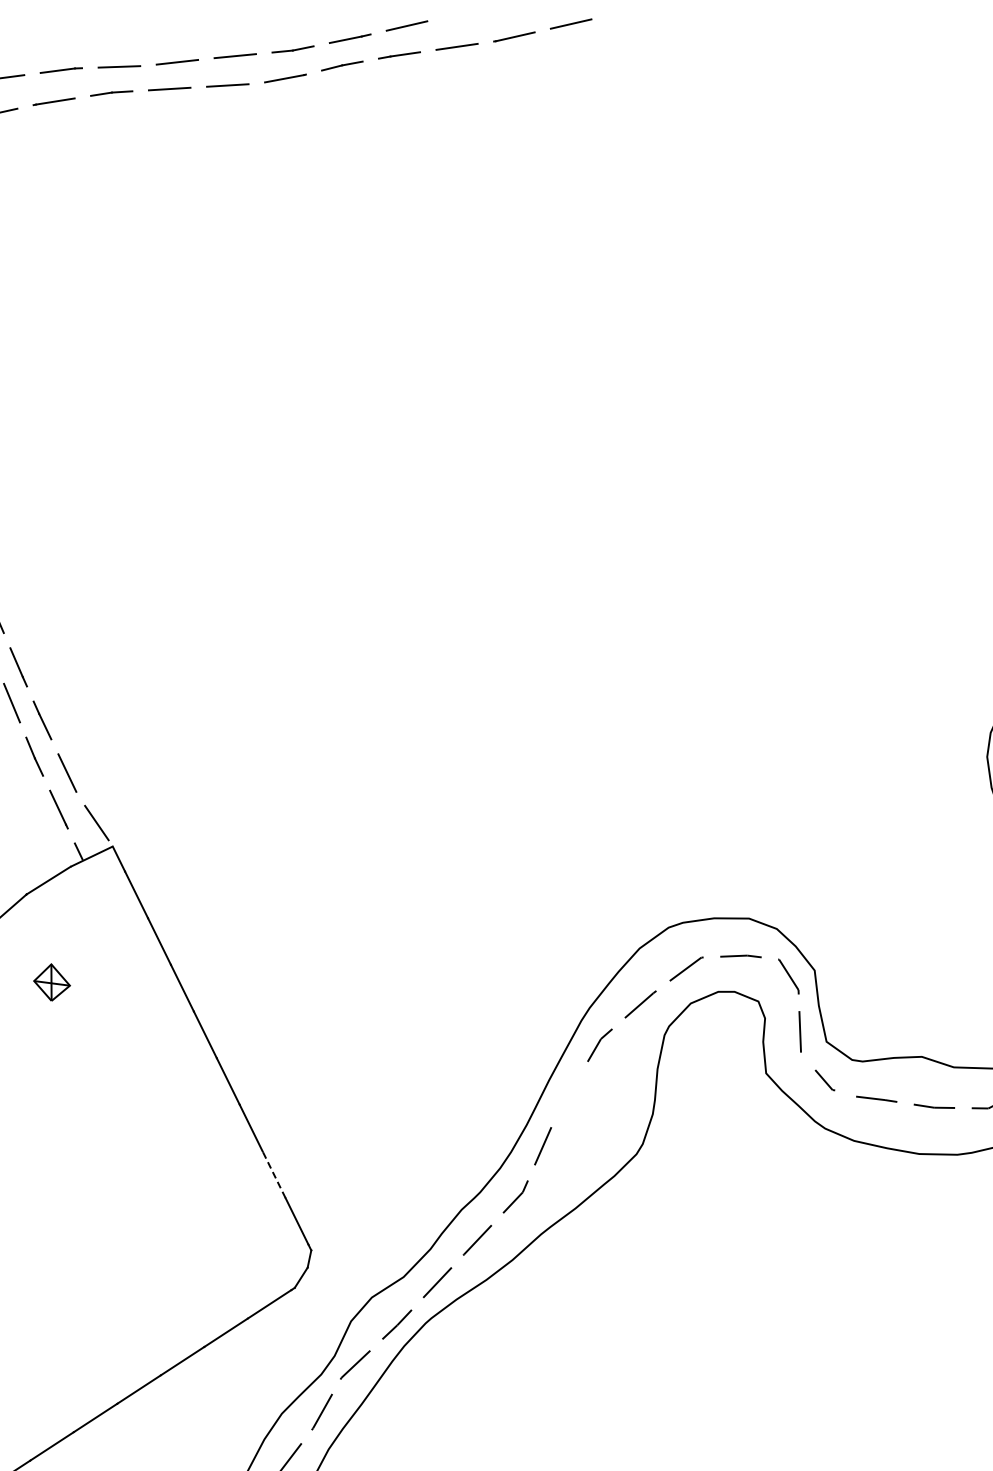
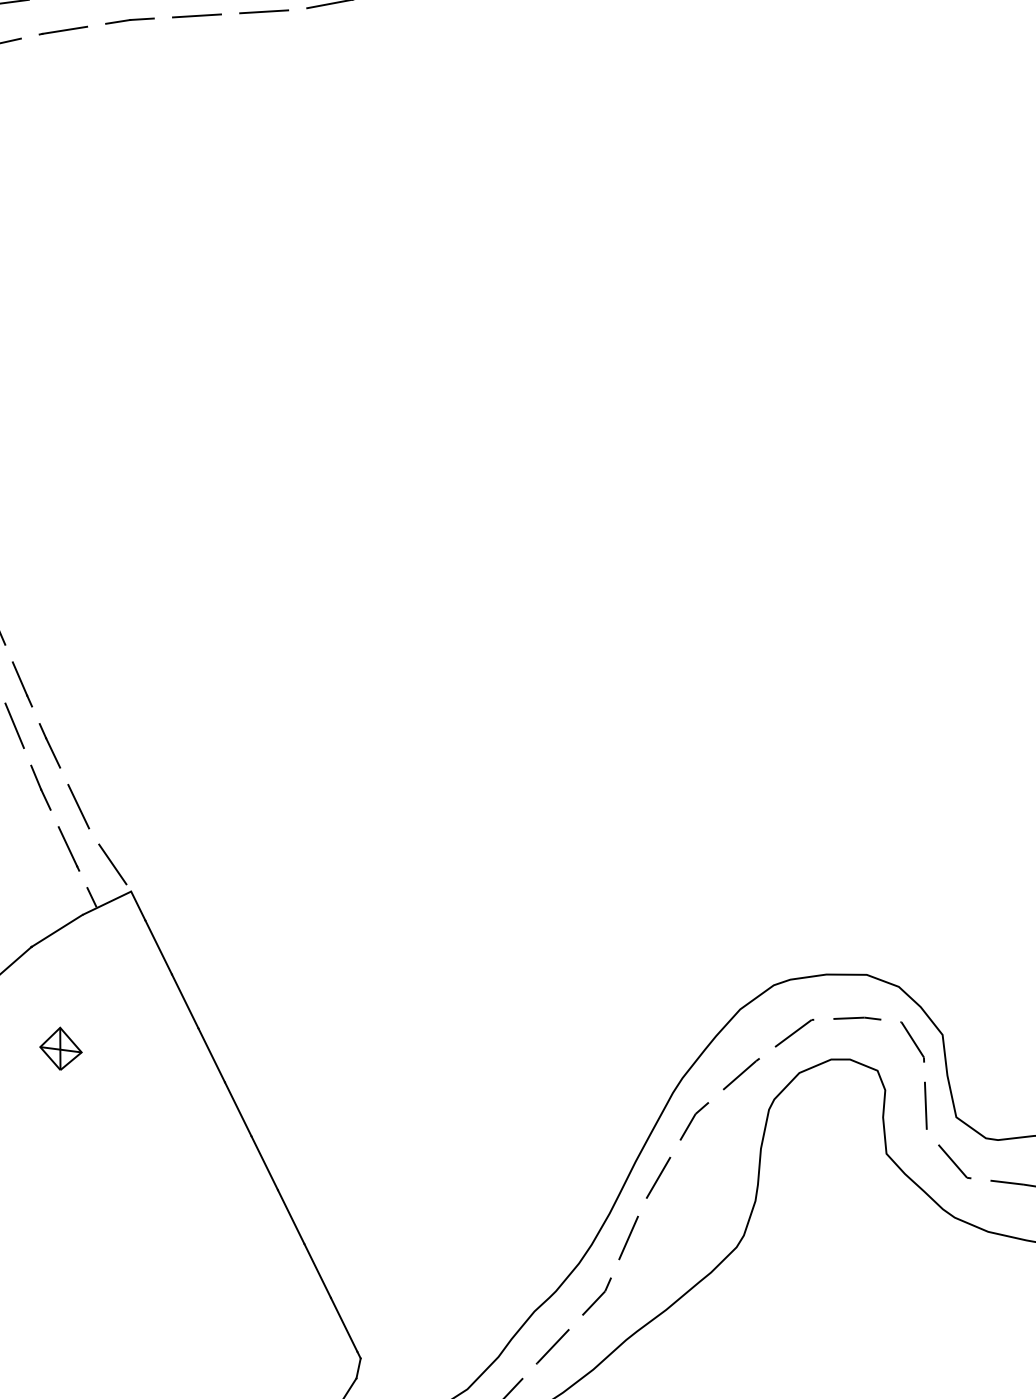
part: (824, 1080) -> (953, 1162), size x1.43
line: (568, 1094) -> (658, 1178), added
line: (274, 1174) -> (318, 1270), dashed -> solid

